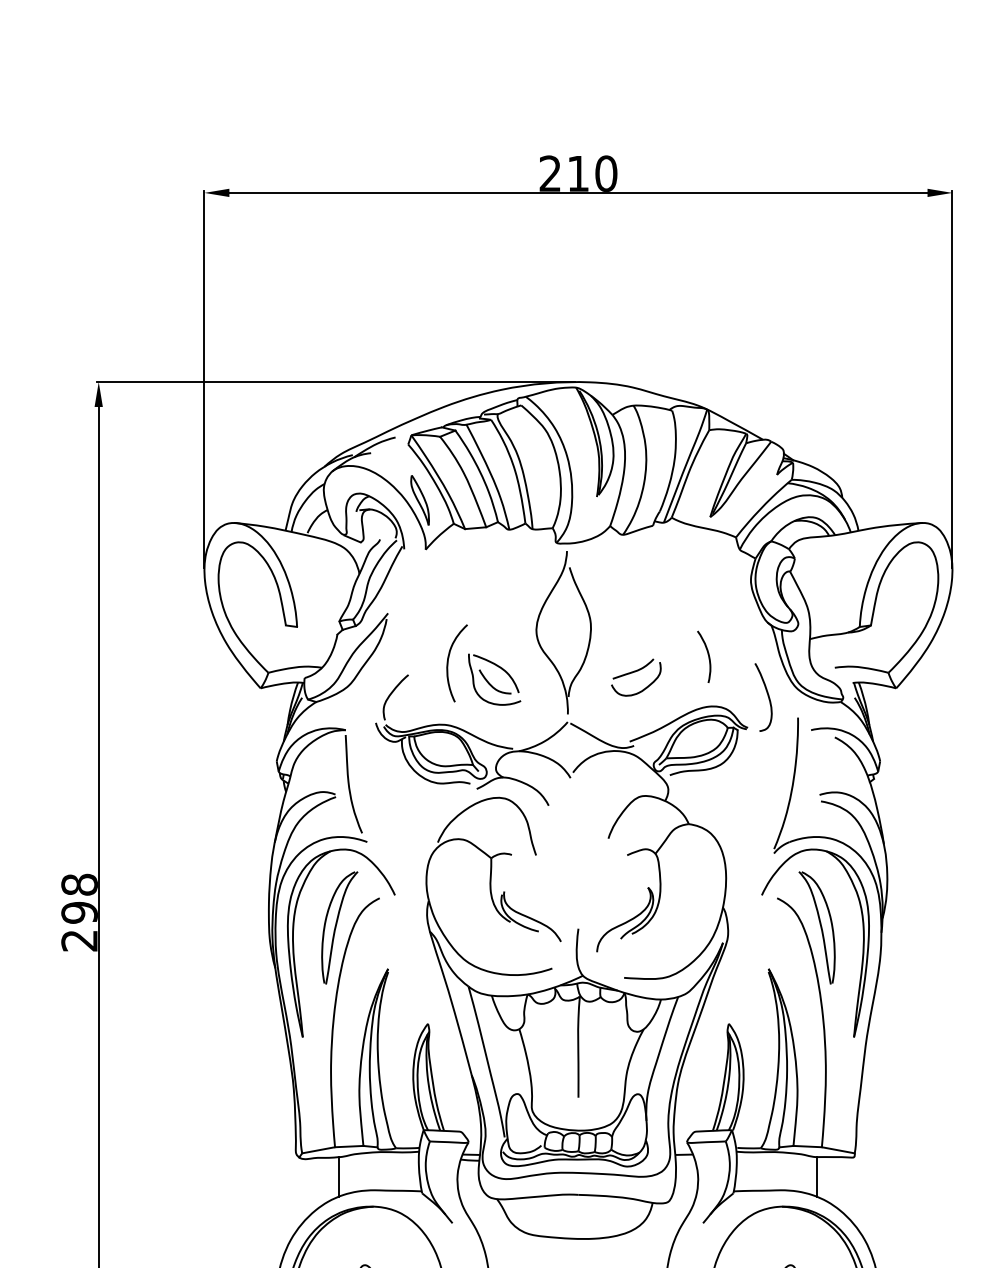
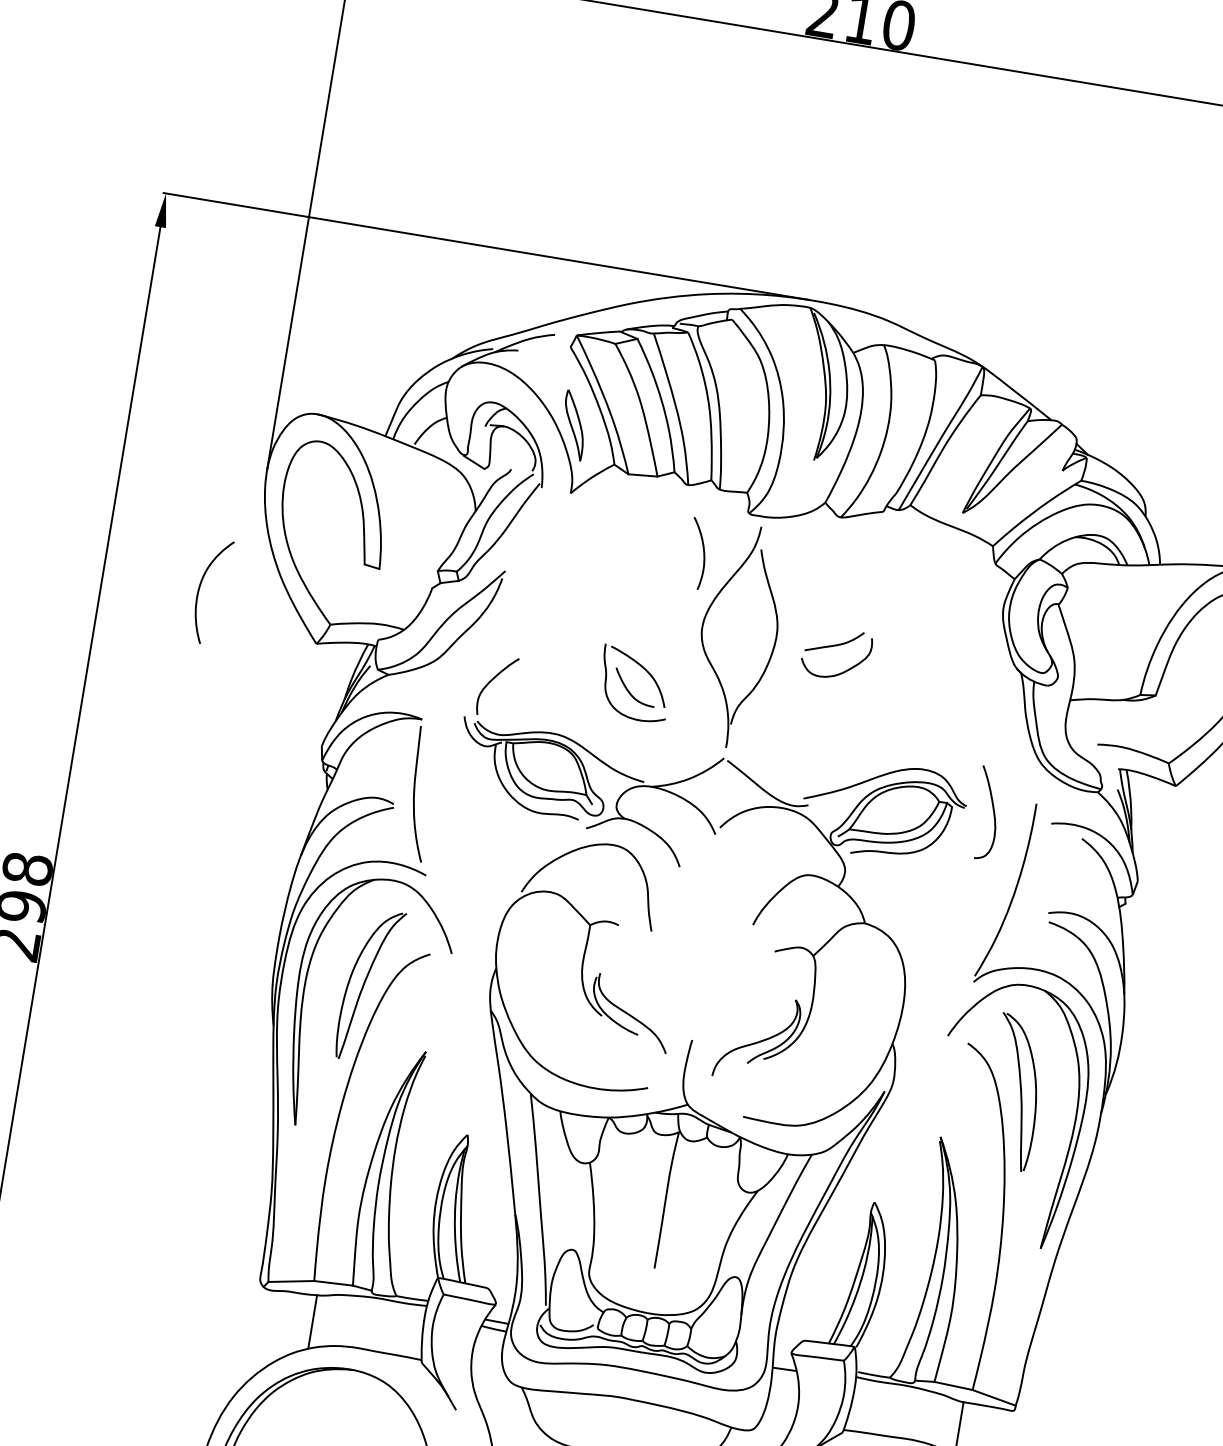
curve: (707, 654) -> (702, 551), moved
curve: (448, 663) -> (200, 590), moved
part: (636, 677) -> (836, 653), moved
curve: (767, 696) -> (992, 812), moved

